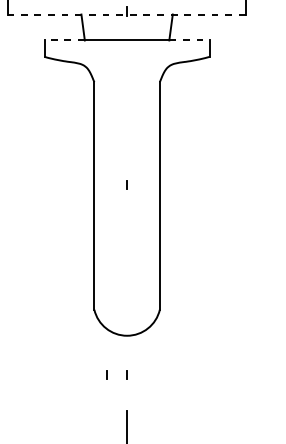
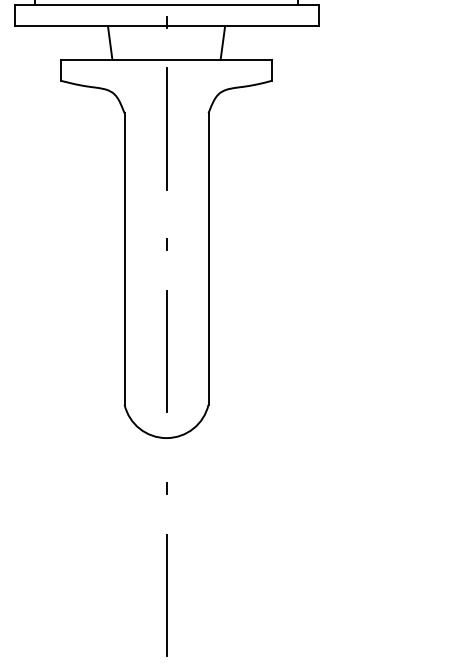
line: (127, 14) -> (166, 26), dashed -> solid
line: (64, 40) -> (86, 59), dashed -> solid
line: (189, 40) -> (246, 59), dashed -> solid
line: (127, 94) -> (166, 128), added
line: (127, 267) -> (166, 350), added
line: (106, 375) -> (140, 488), removed

